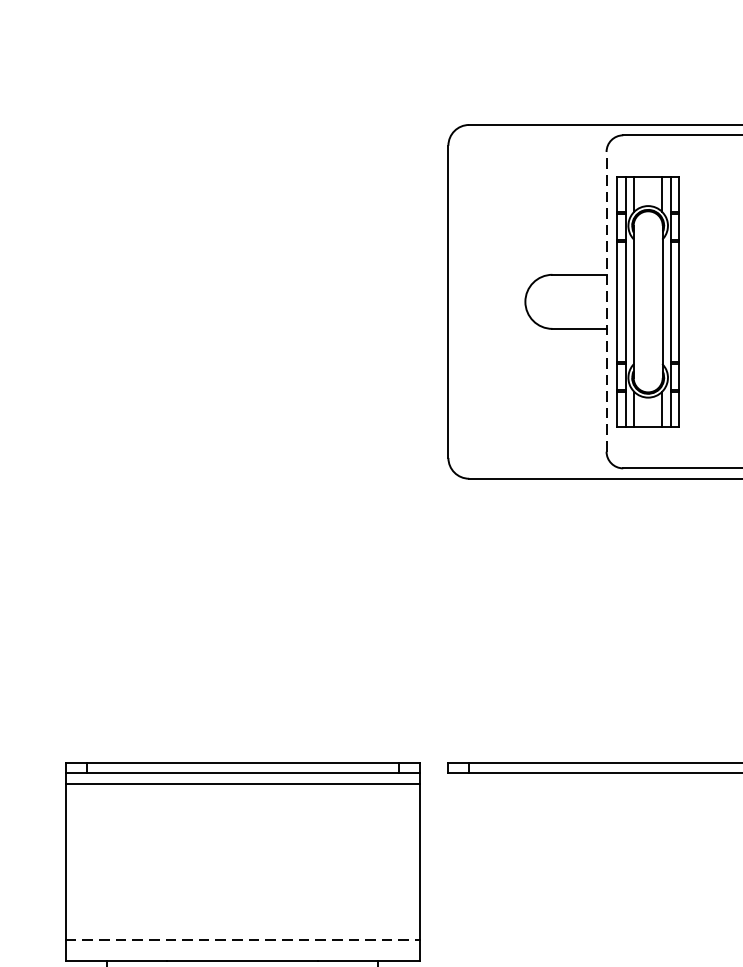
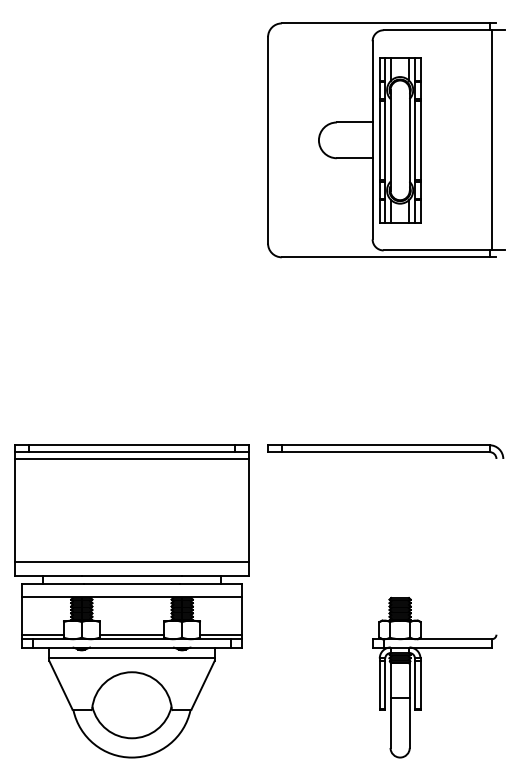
line: (606, 300) -> (372, 139), dashed -> solid
line: (243, 940) -> (132, 562), dashed -> solid

